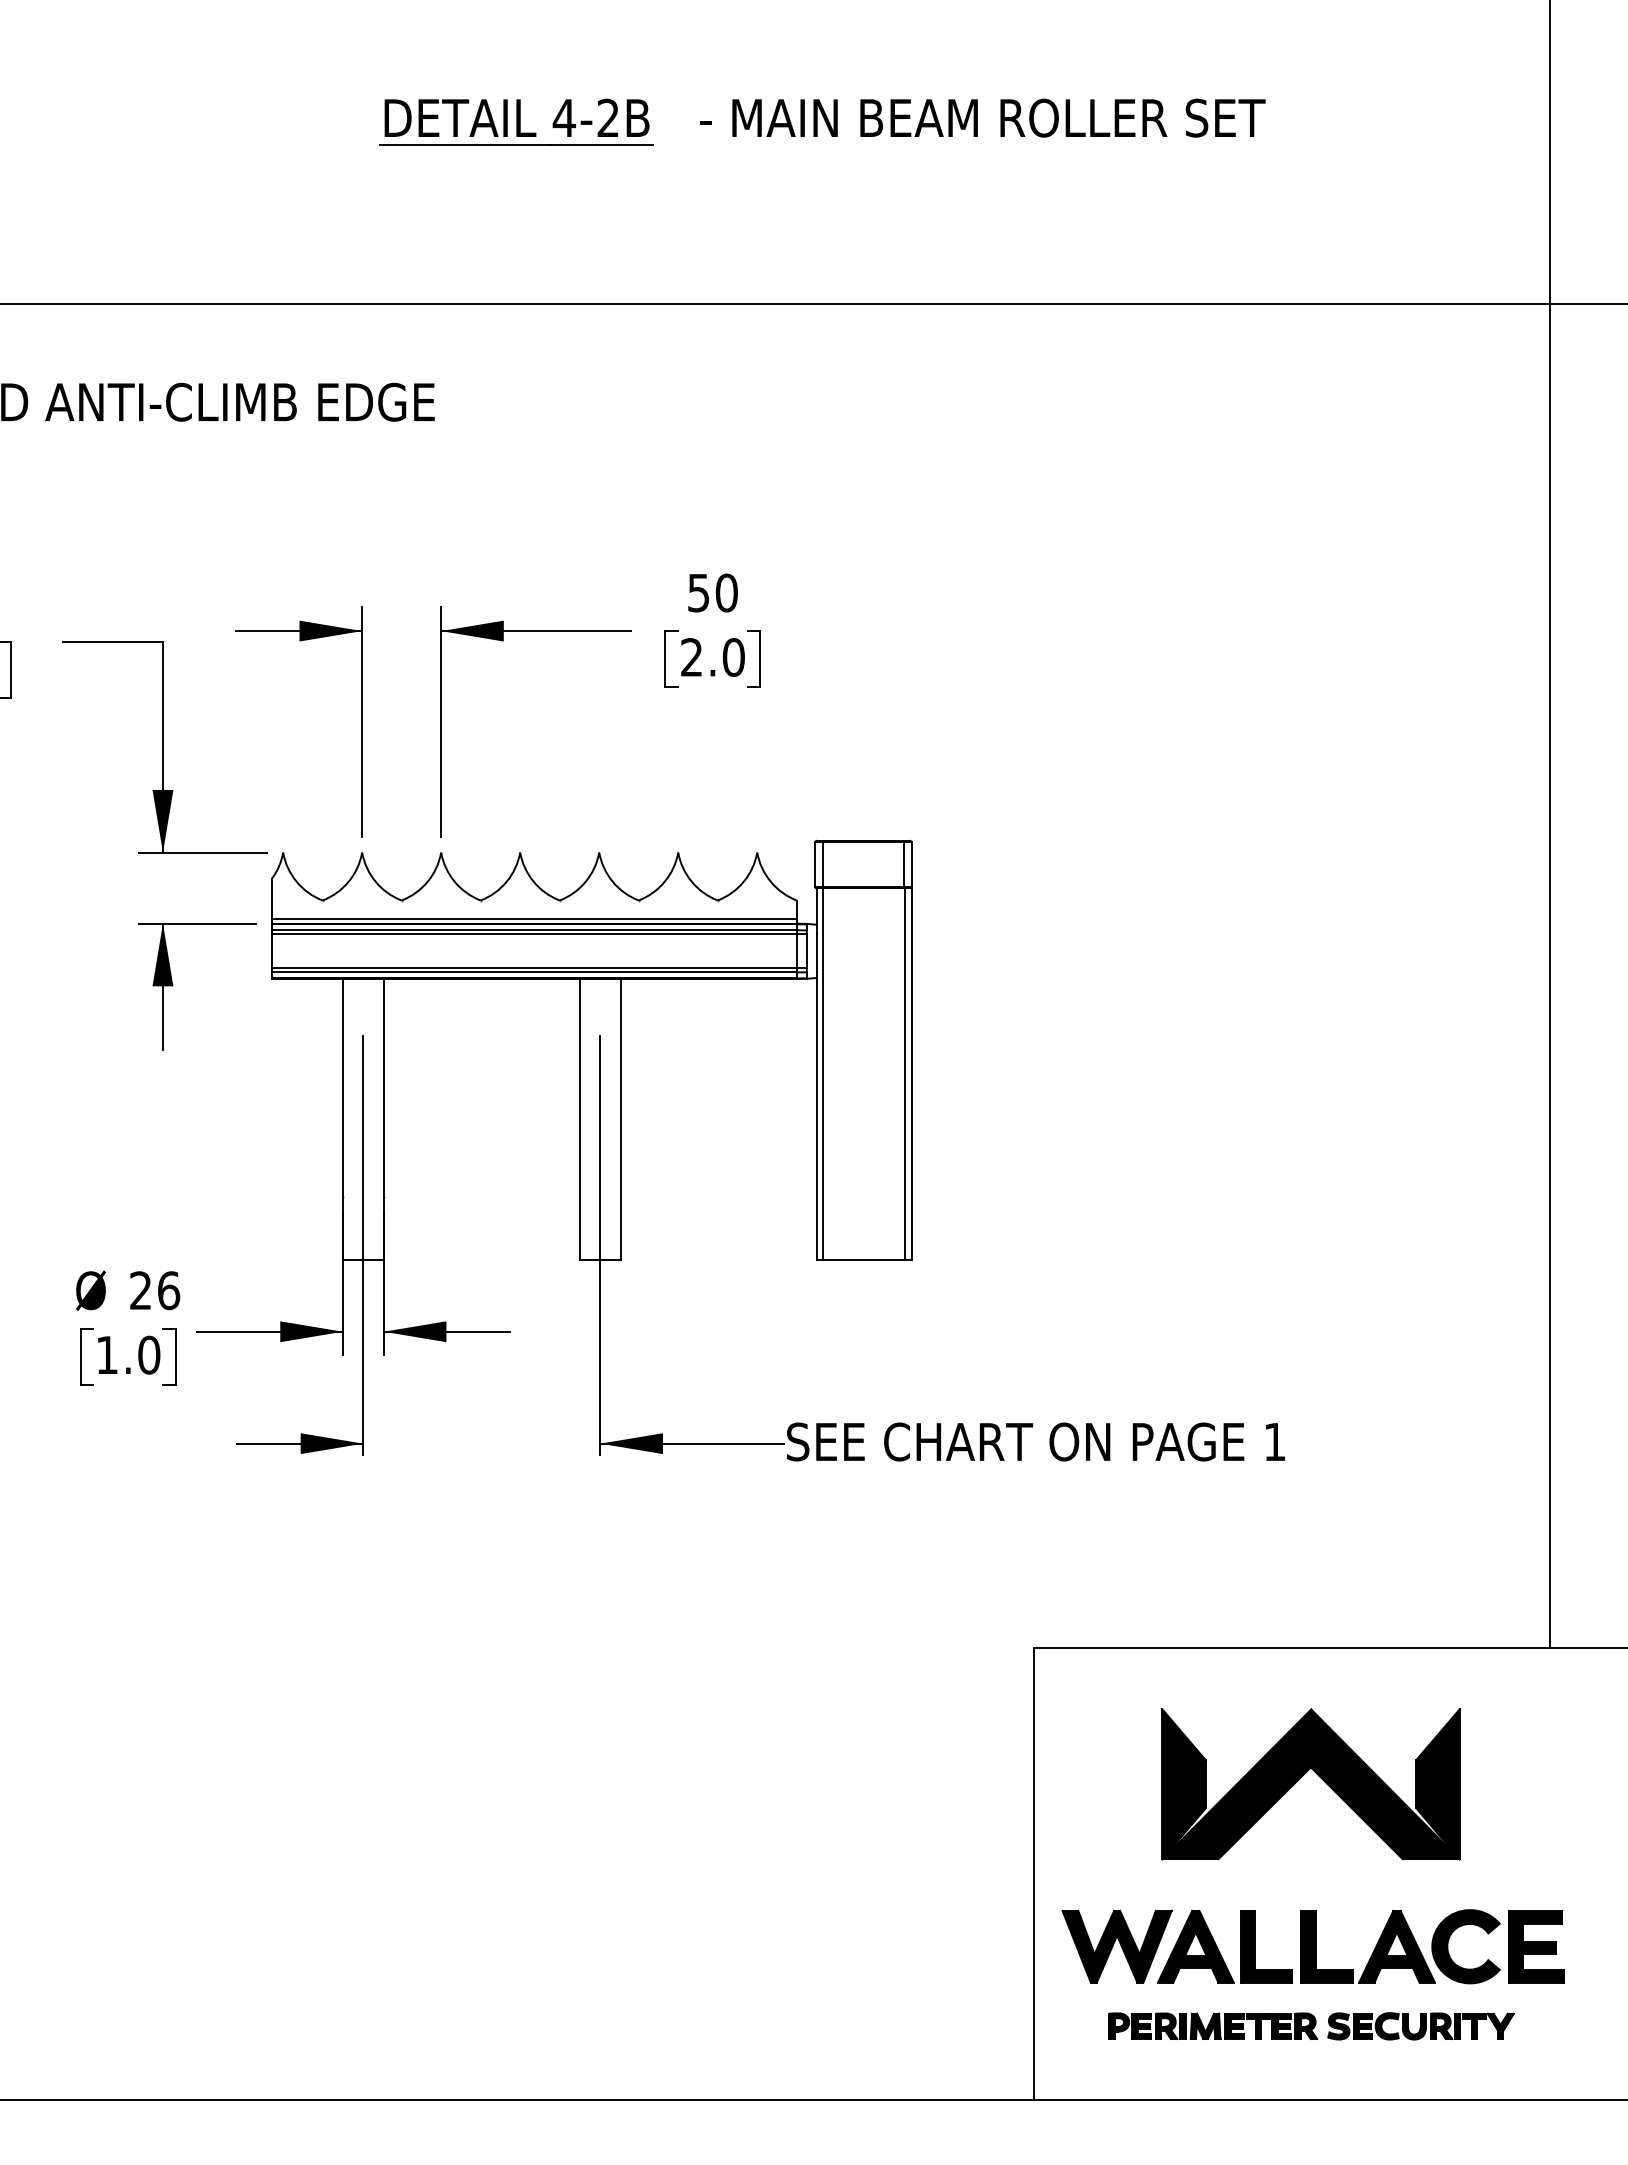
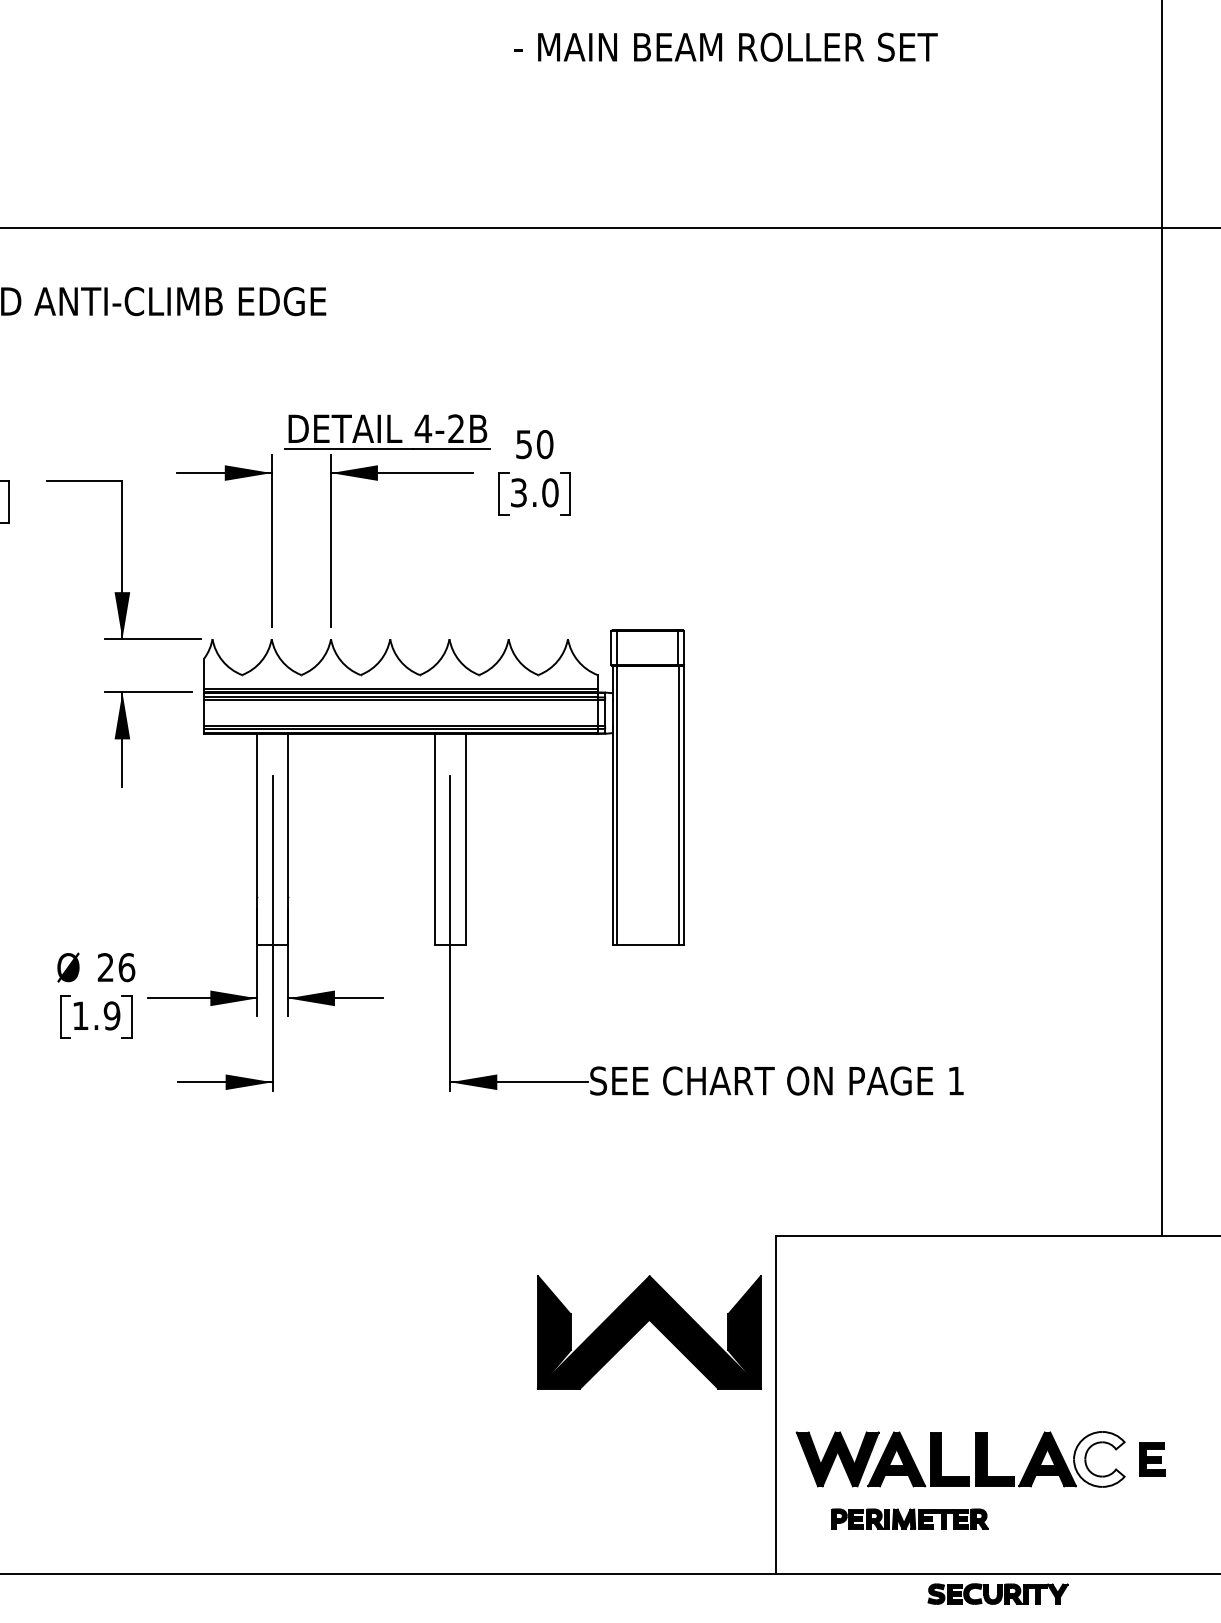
text: (982, 117) -> (725, 46), moved
part: (516, 121) -> (387, 431), moved
text: (691, 657) -> (518, 492), 2.0 -> 3.0
text: (149, 1355) -> (112, 1016), 1.0 -> 1.9
part: (1303, 1776) -> (643, 1326), moved
fill: (1465, 1946) -> (1098, 1459), removed
part: (1536, 1946) -> (1152, 1459), size x0.6
part: (1420, 2026) -> (997, 1594), moved

